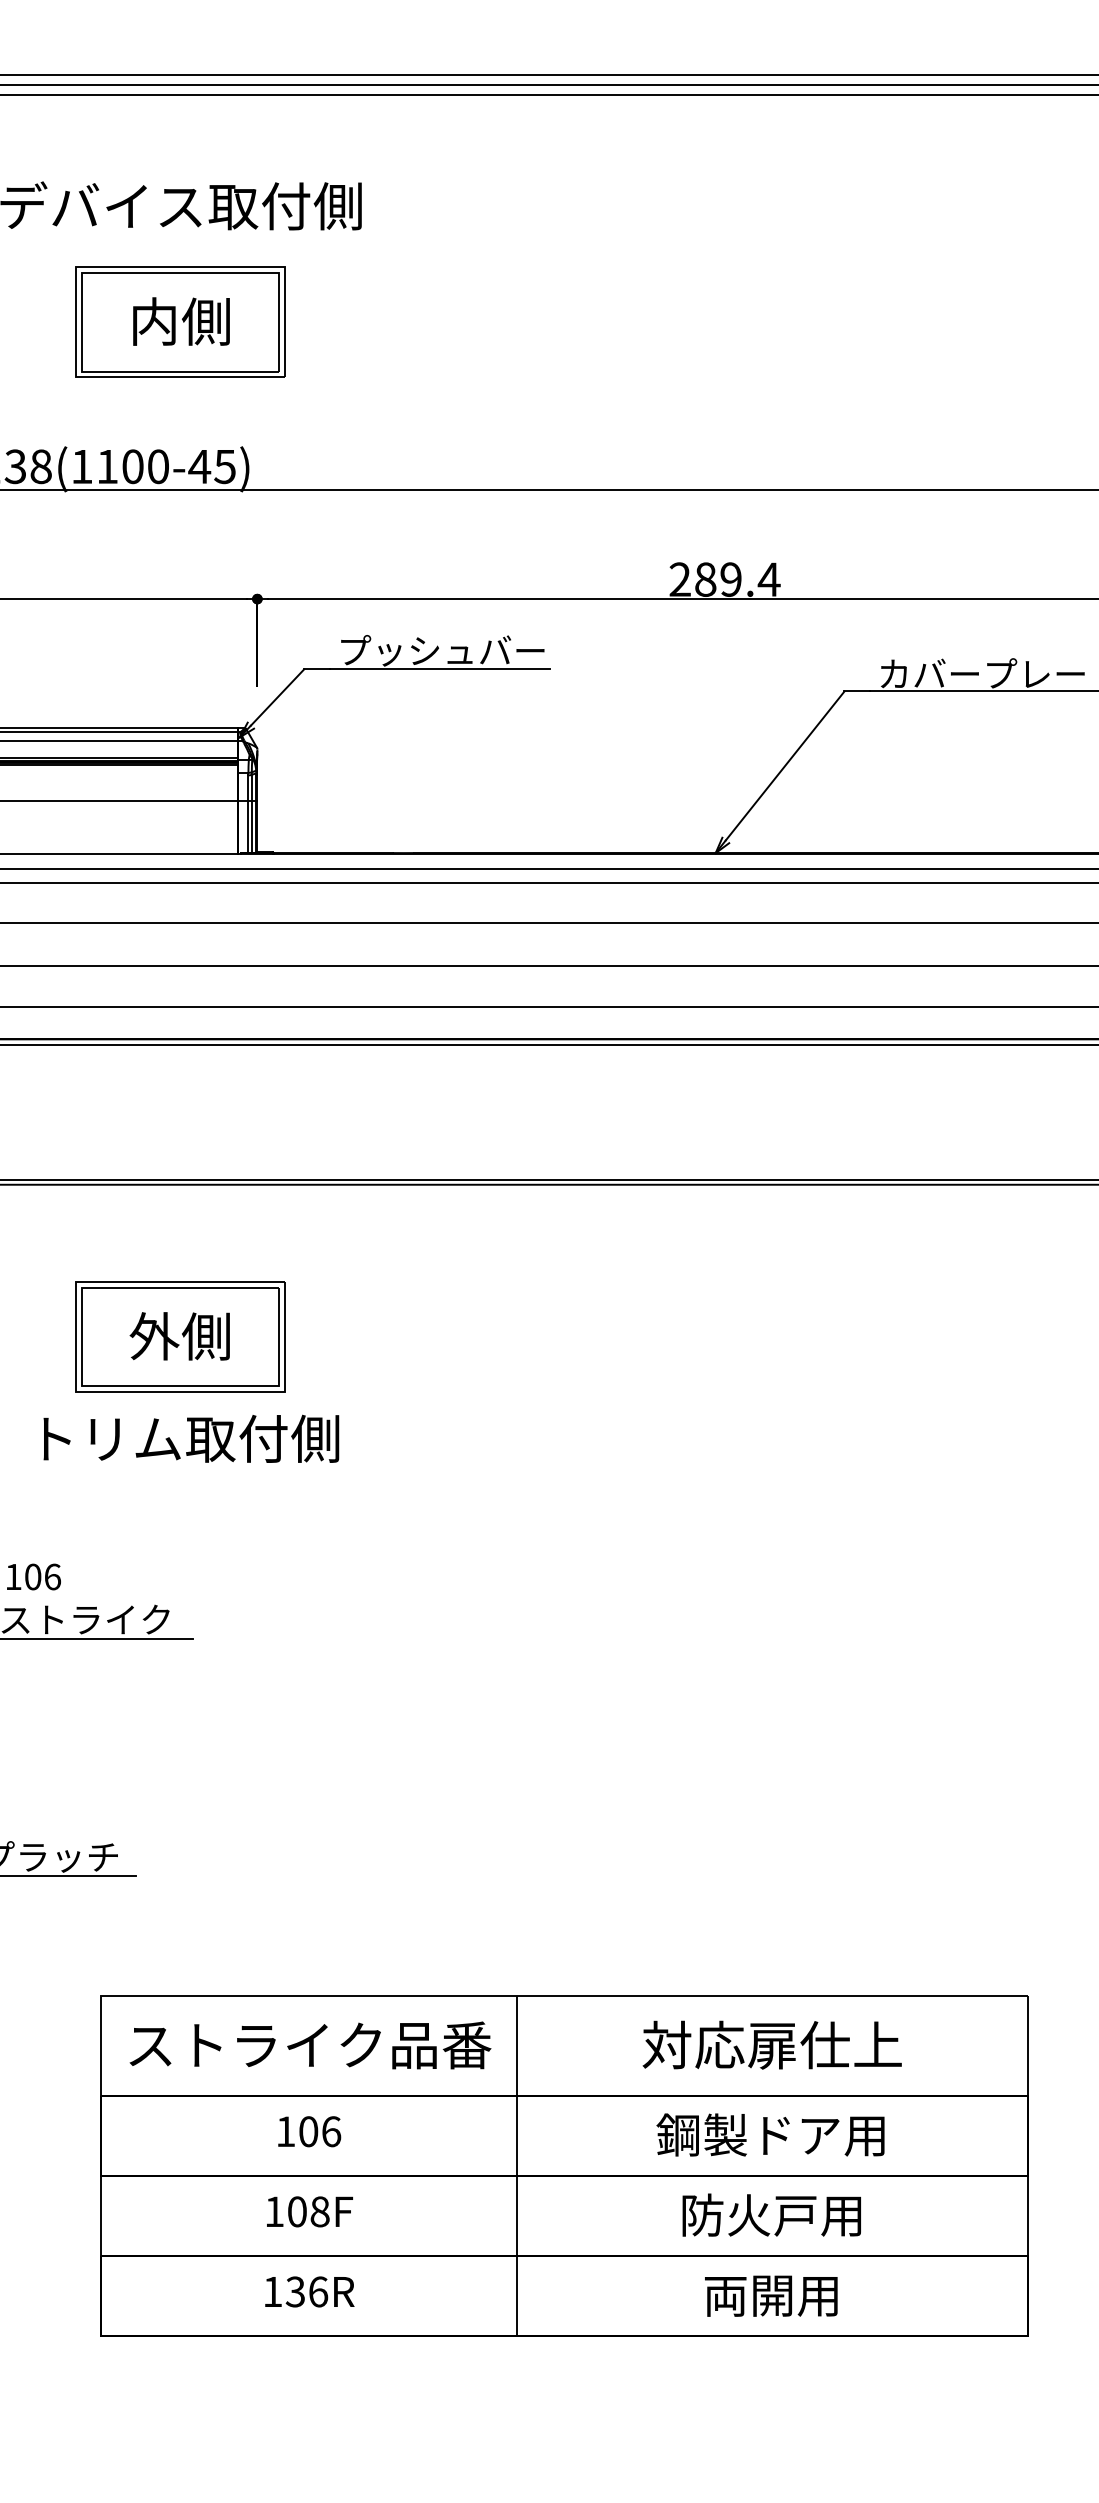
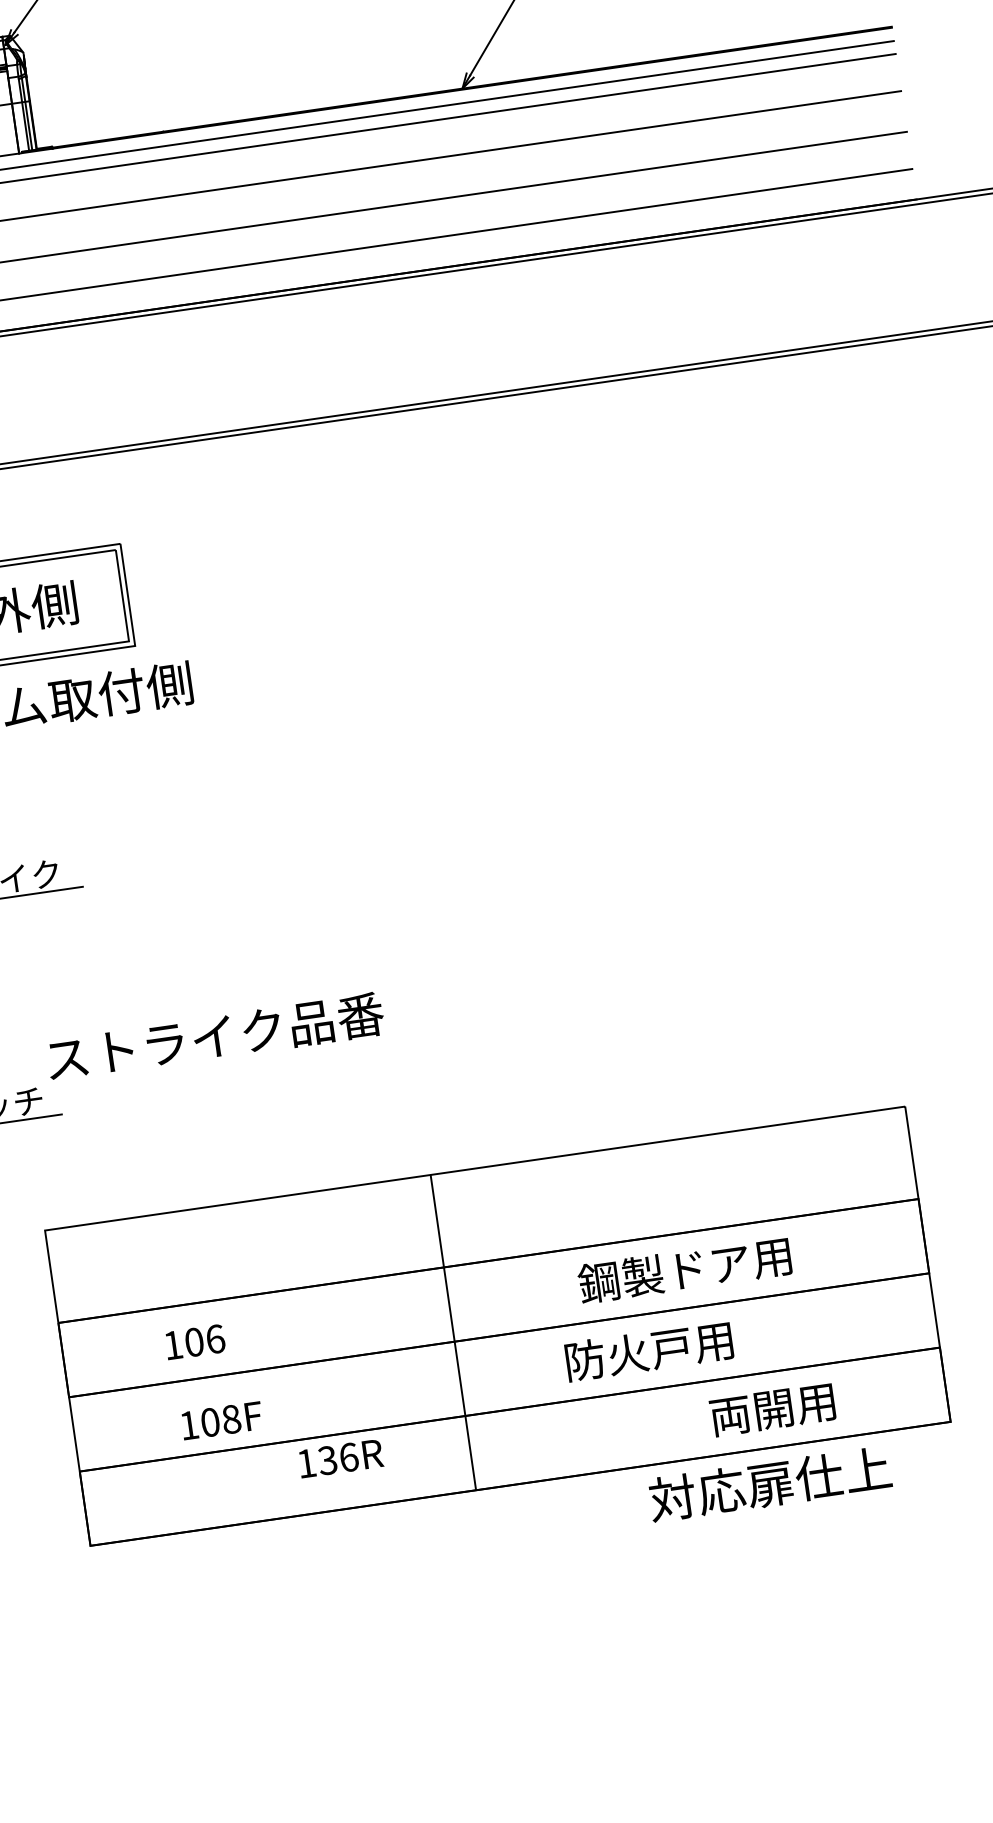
text: (771, 2044) -> (769, 1483), moved
text: (310, 2045) -> (215, 1037), moved
text: (309, 2131) -> (195, 1341), moved
text: (309, 2211) -> (221, 1420), moved
text: (771, 2214) -> (648, 1350), moved
text: (309, 2291) -> (340, 1458), moved
text: (771, 2295) -> (772, 1409), moved

